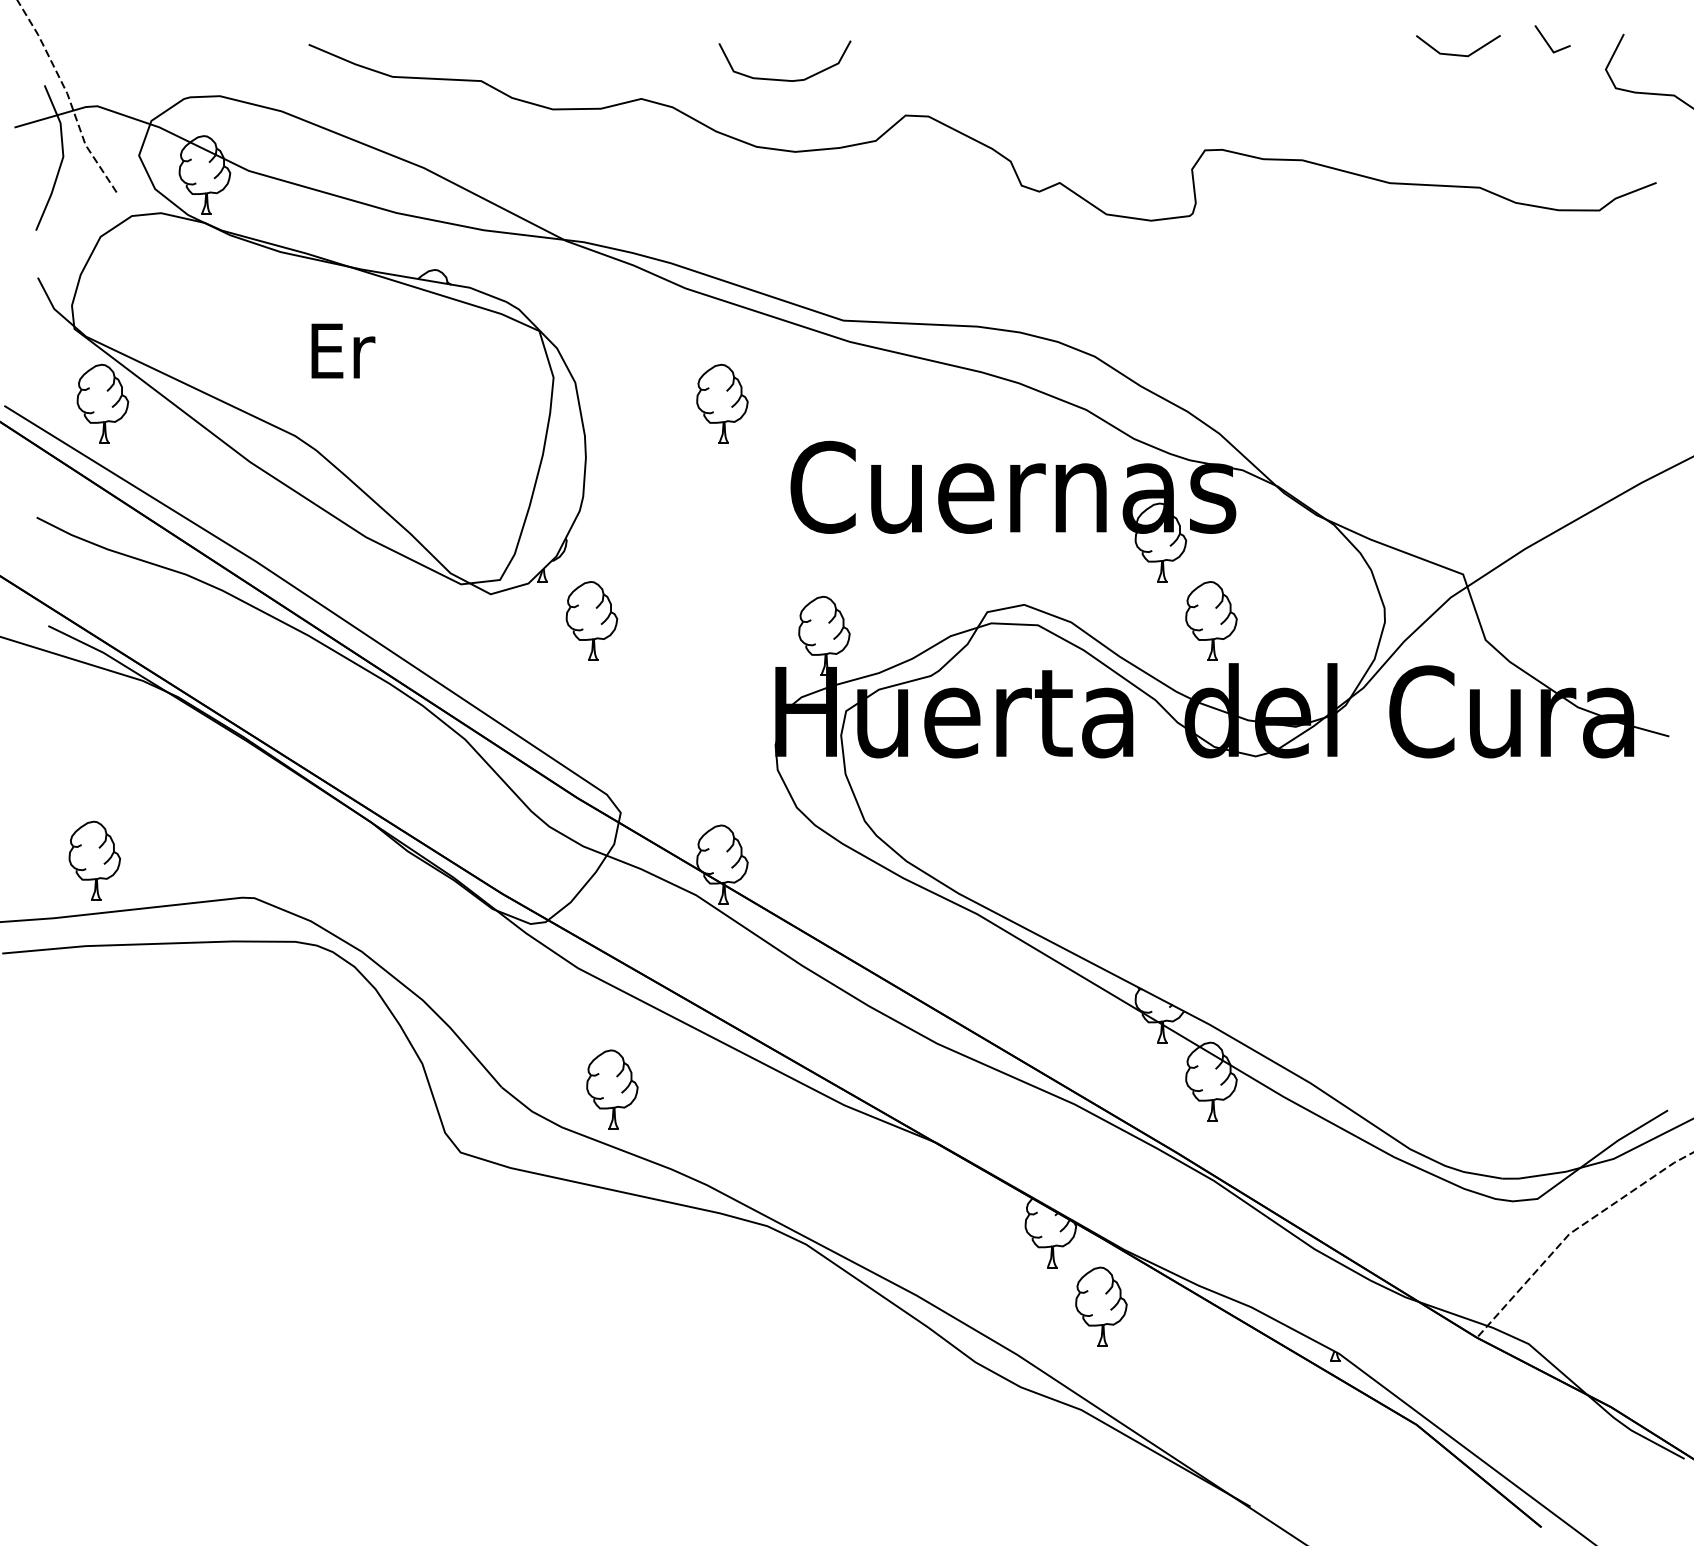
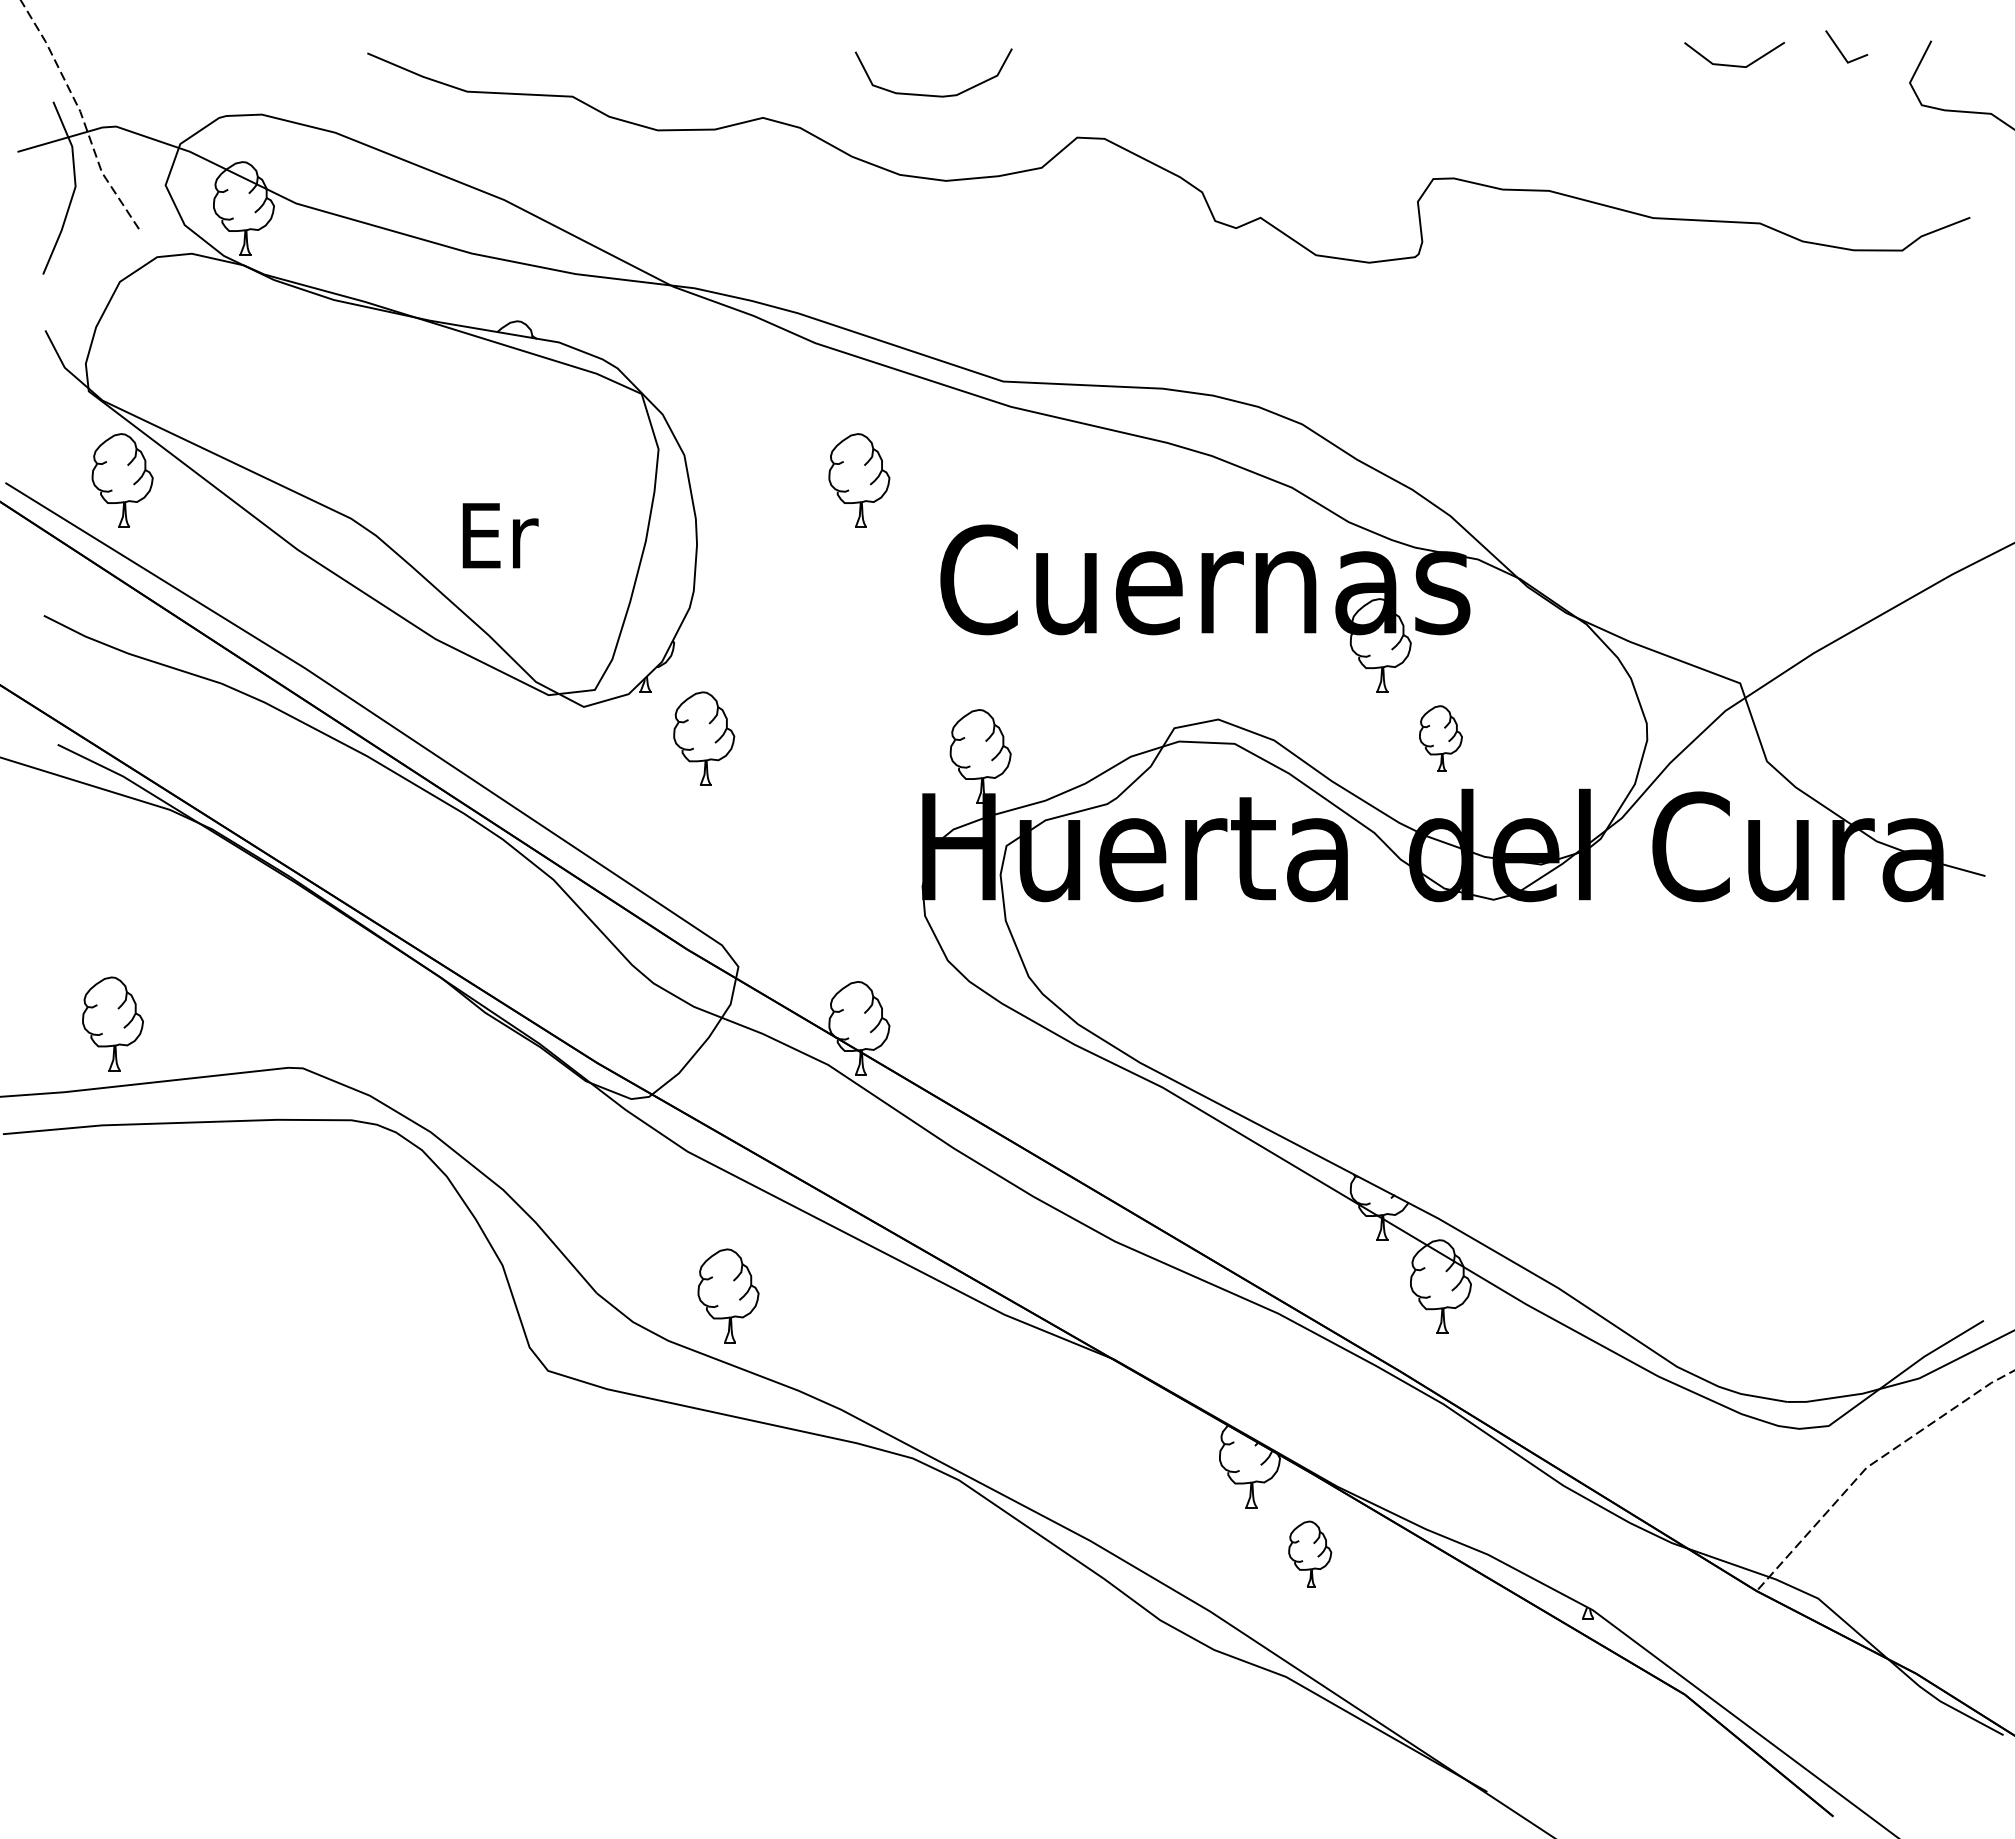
text: (343, 350) -> (500, 535), moved
part: (1211, 620) -> (1440, 738), size x0.7
part: (1101, 1306) -> (1310, 1553), size x0.7

